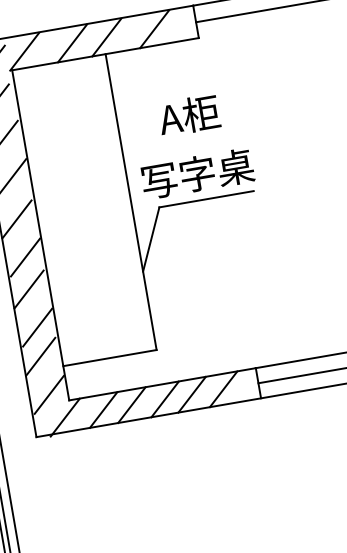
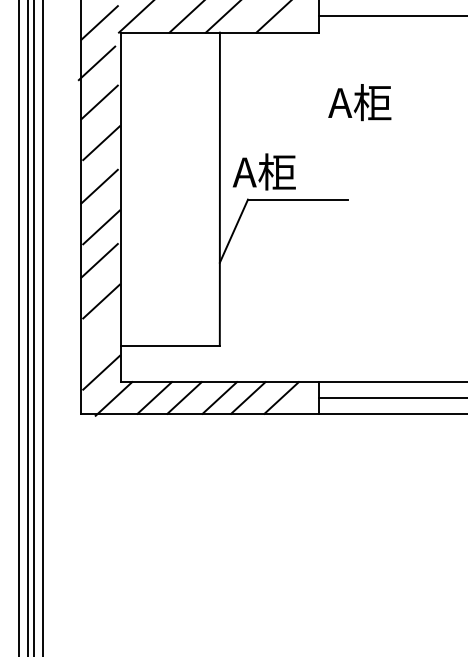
text: (188, 115) -> (359, 102), moved
text: (195, 173) -> (291, 171), 写字桌 -> A柜
line: (40, 356) -> (99, 331), removed

